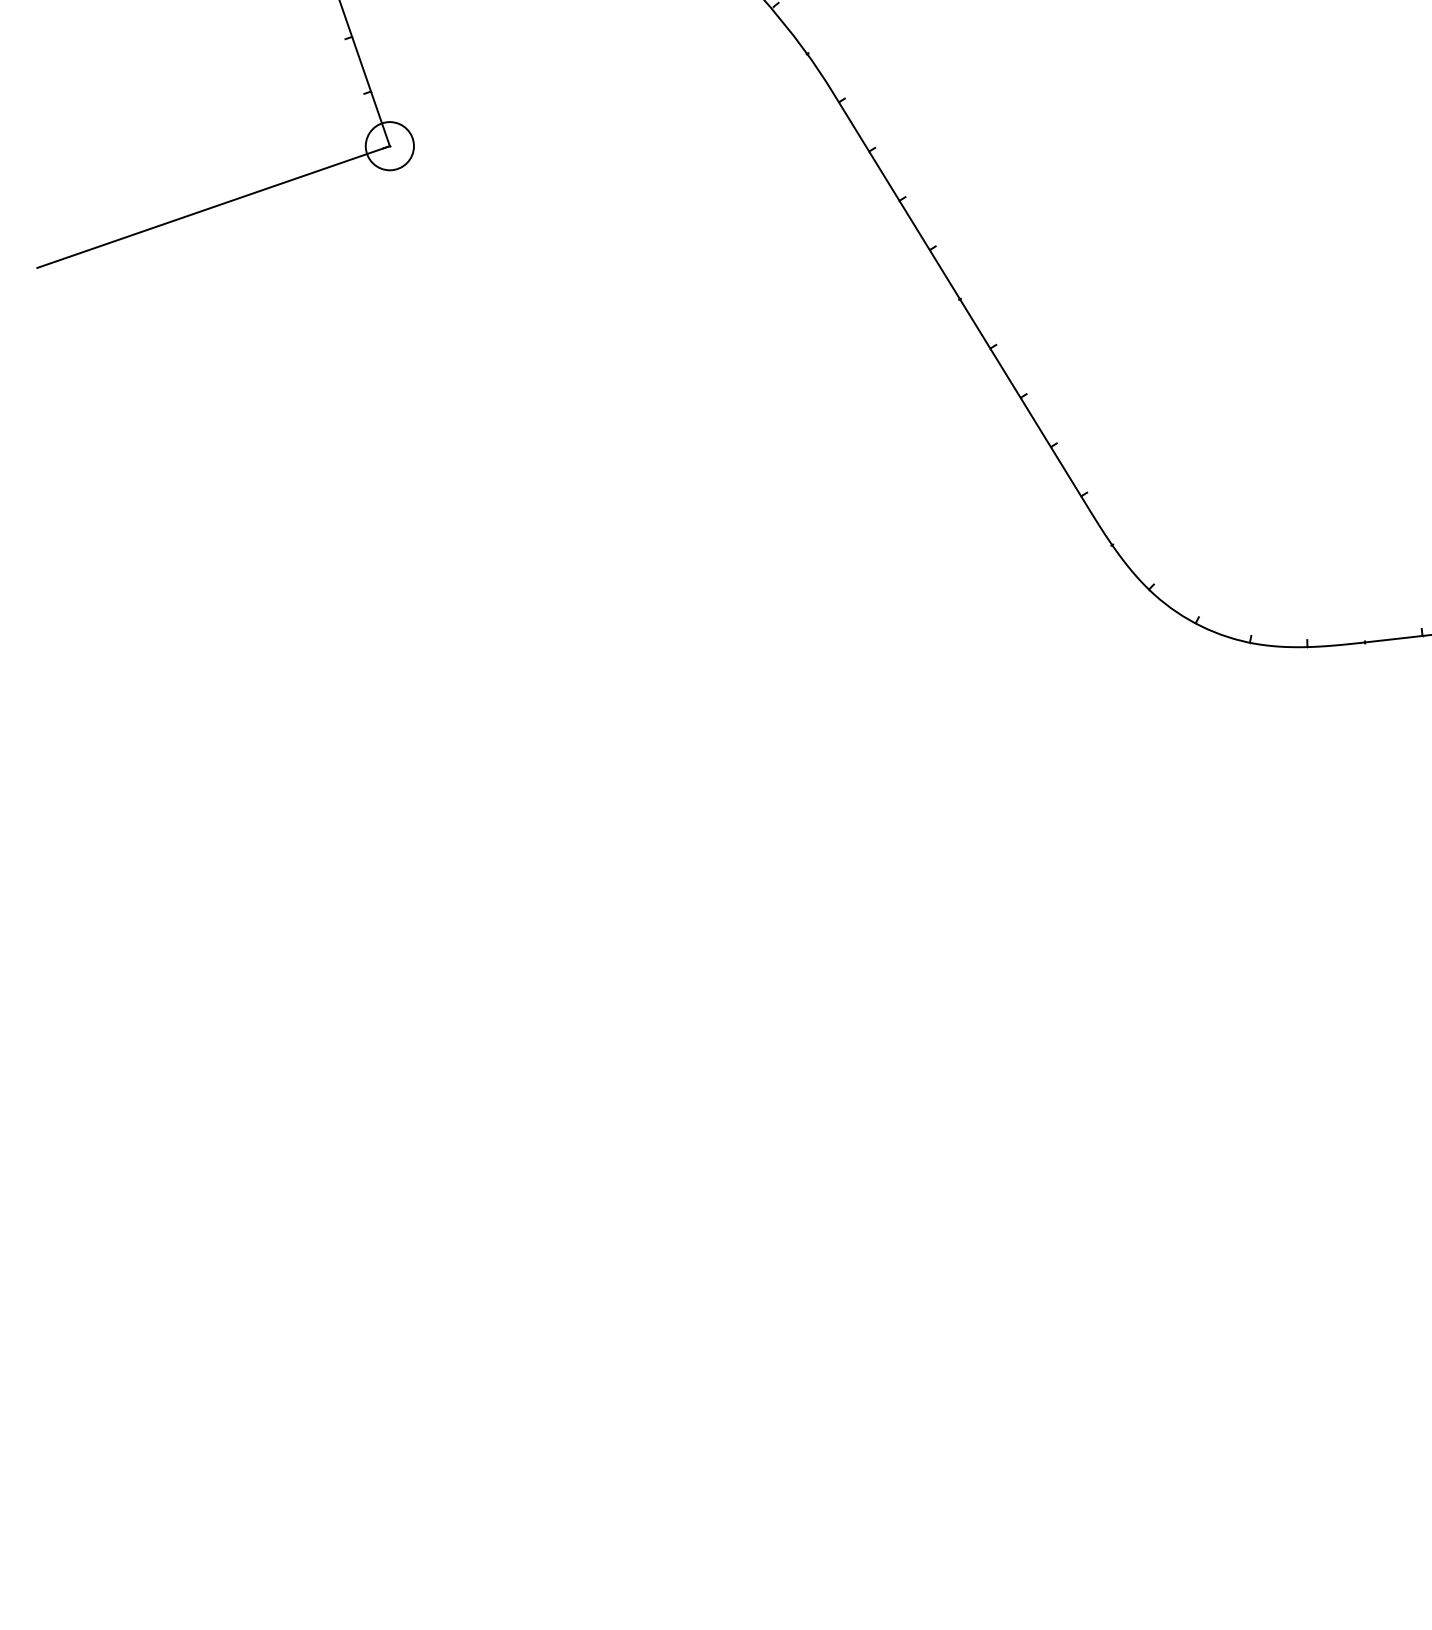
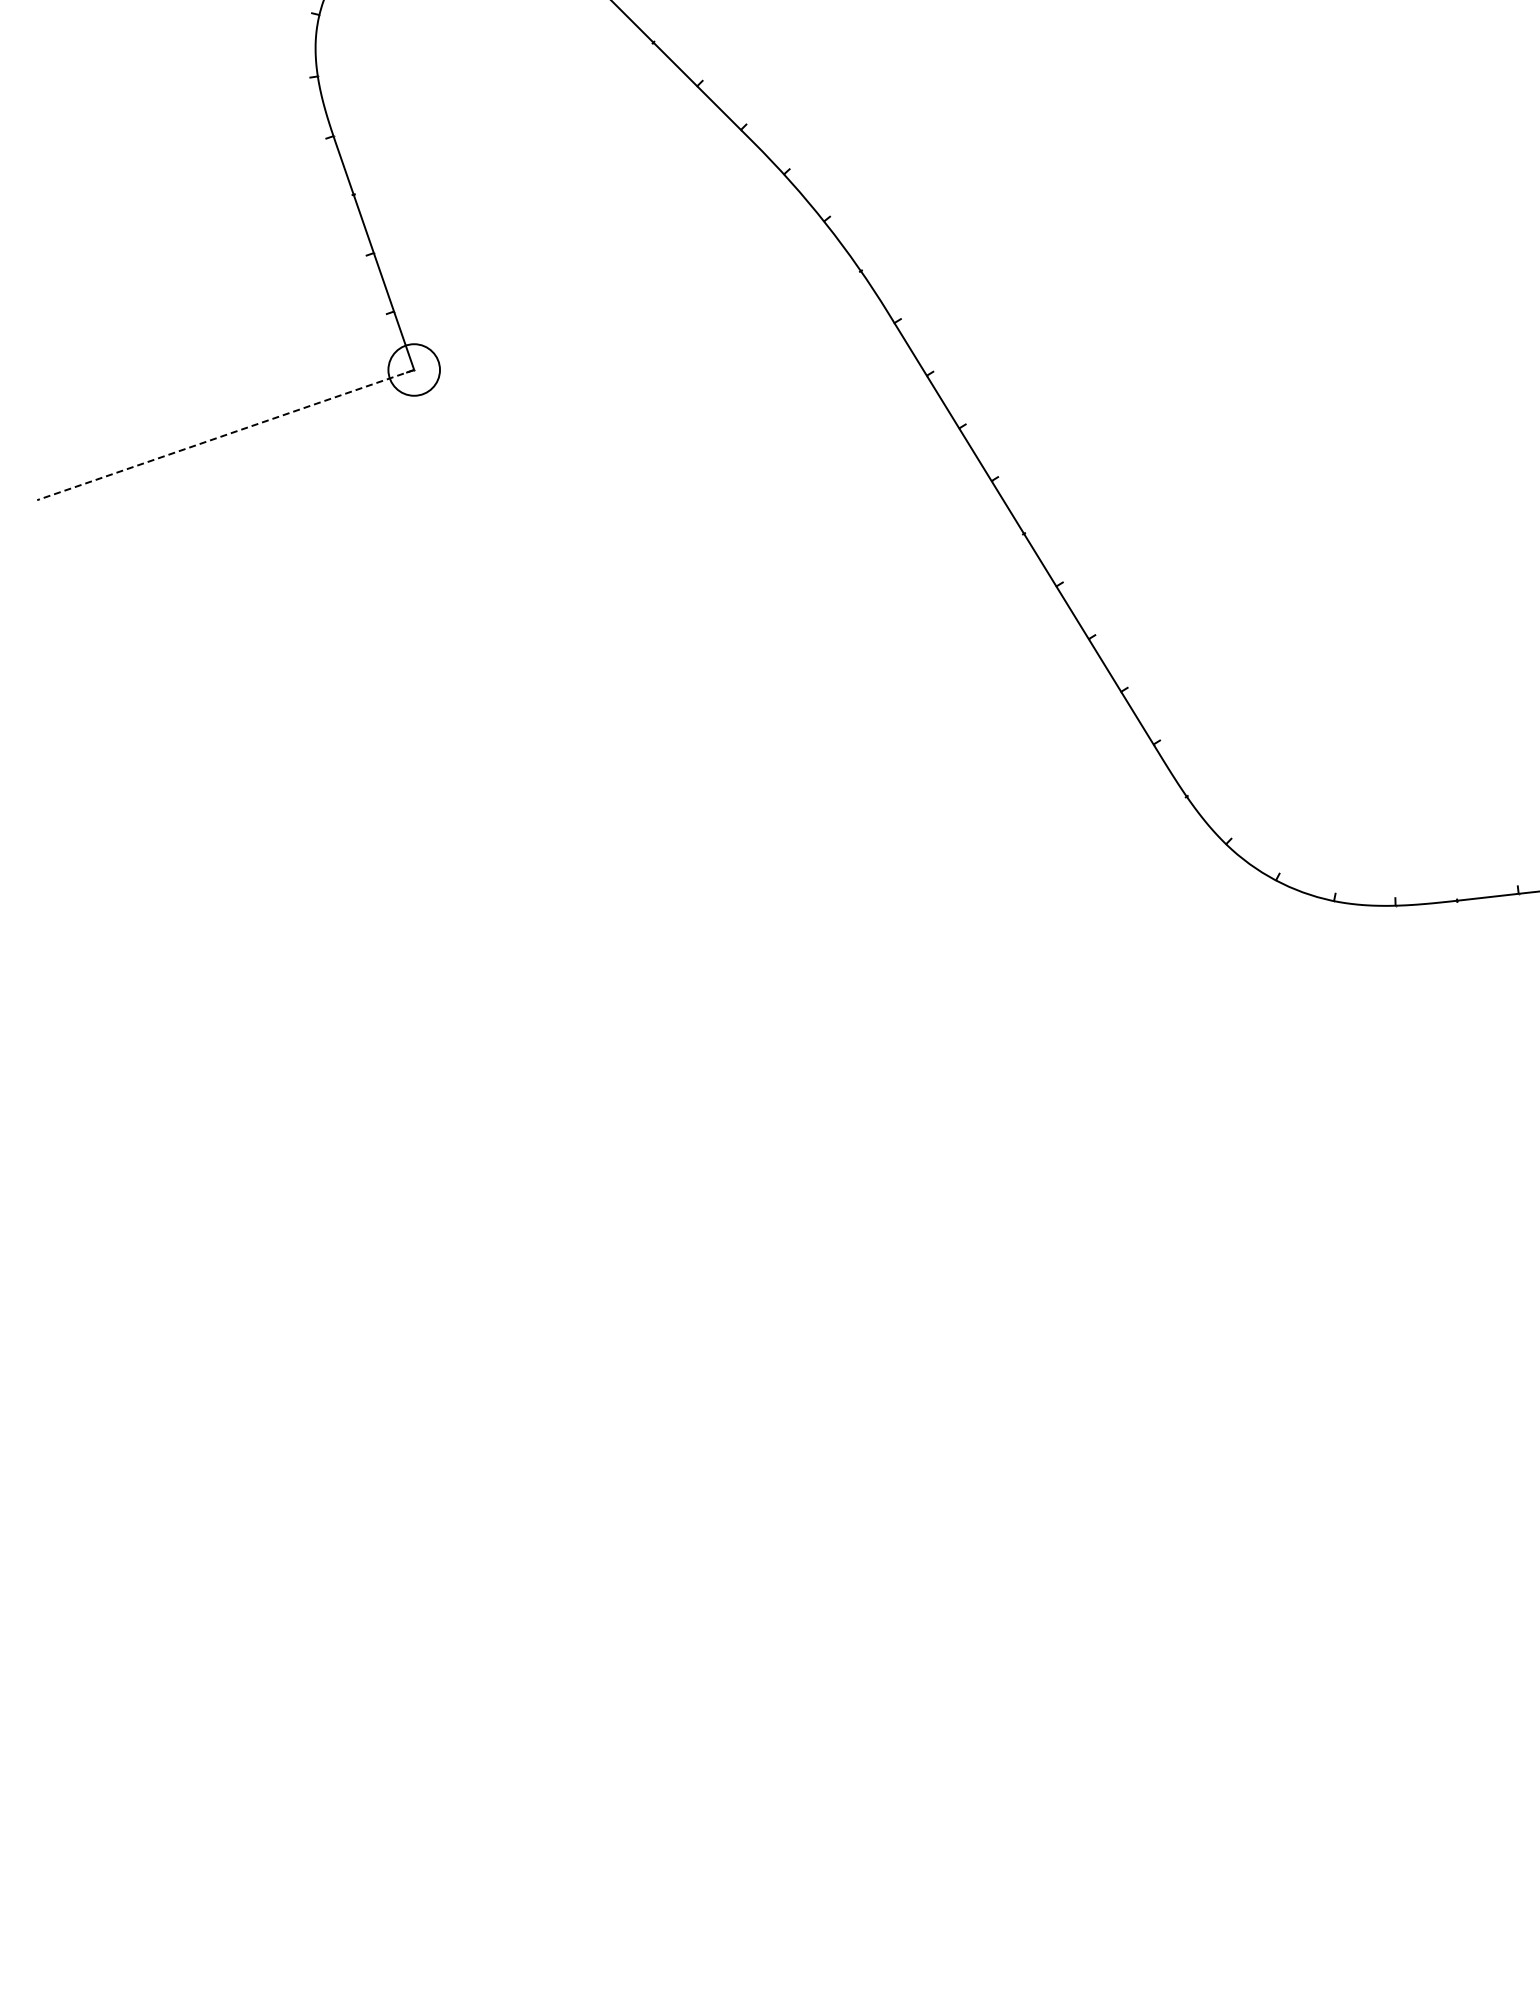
line: (213, 207) -> (225, 435), solid -> dashed

